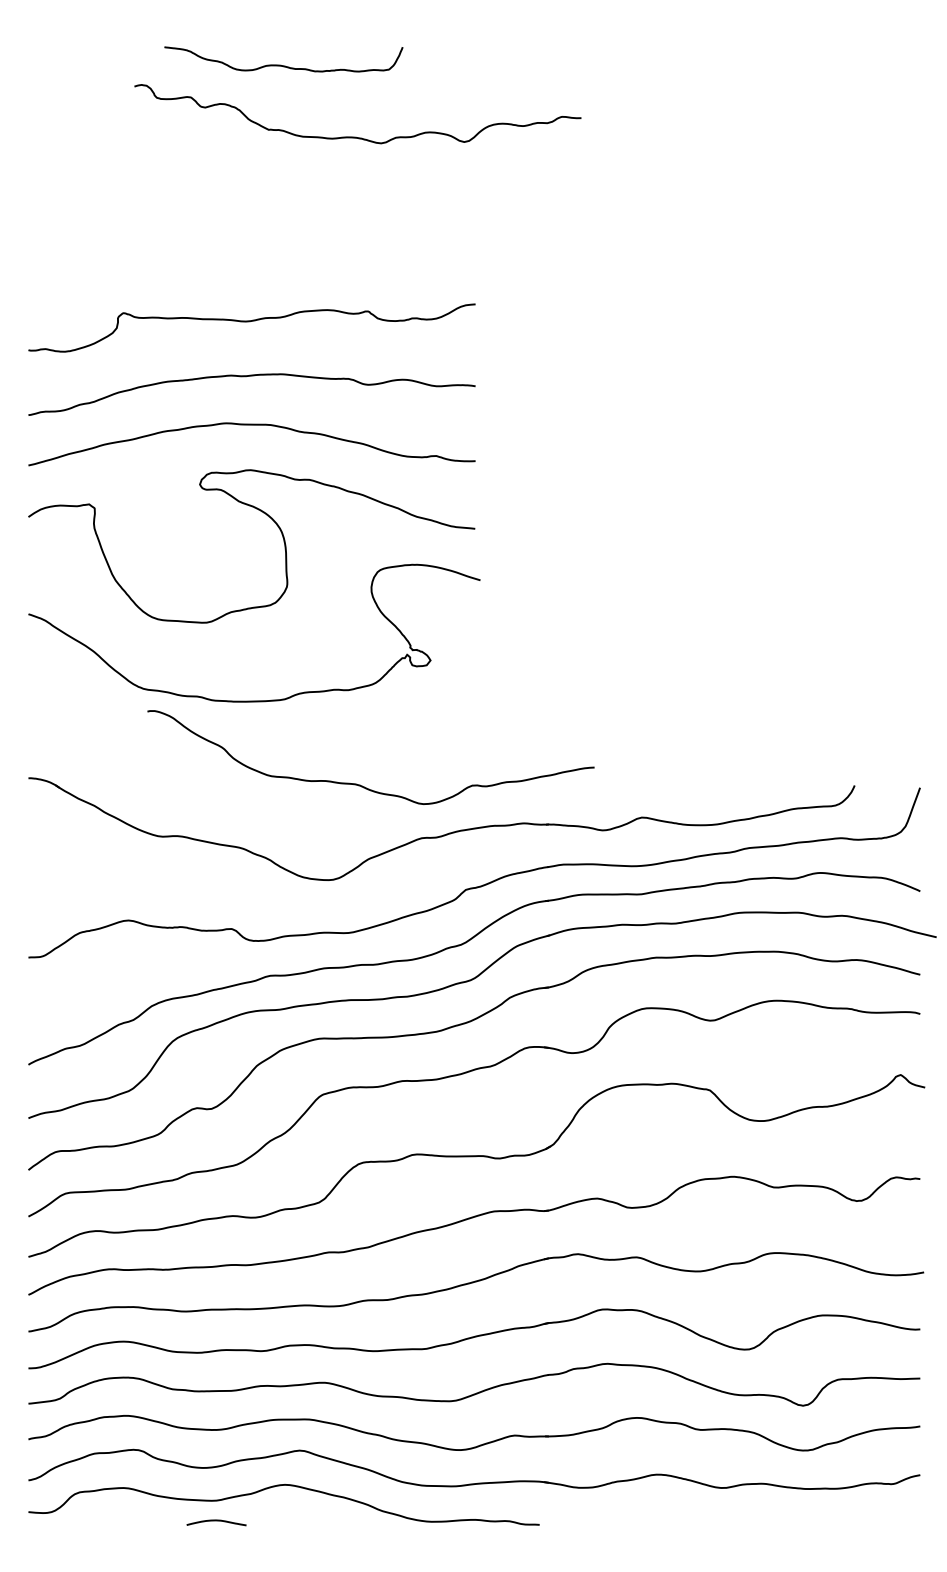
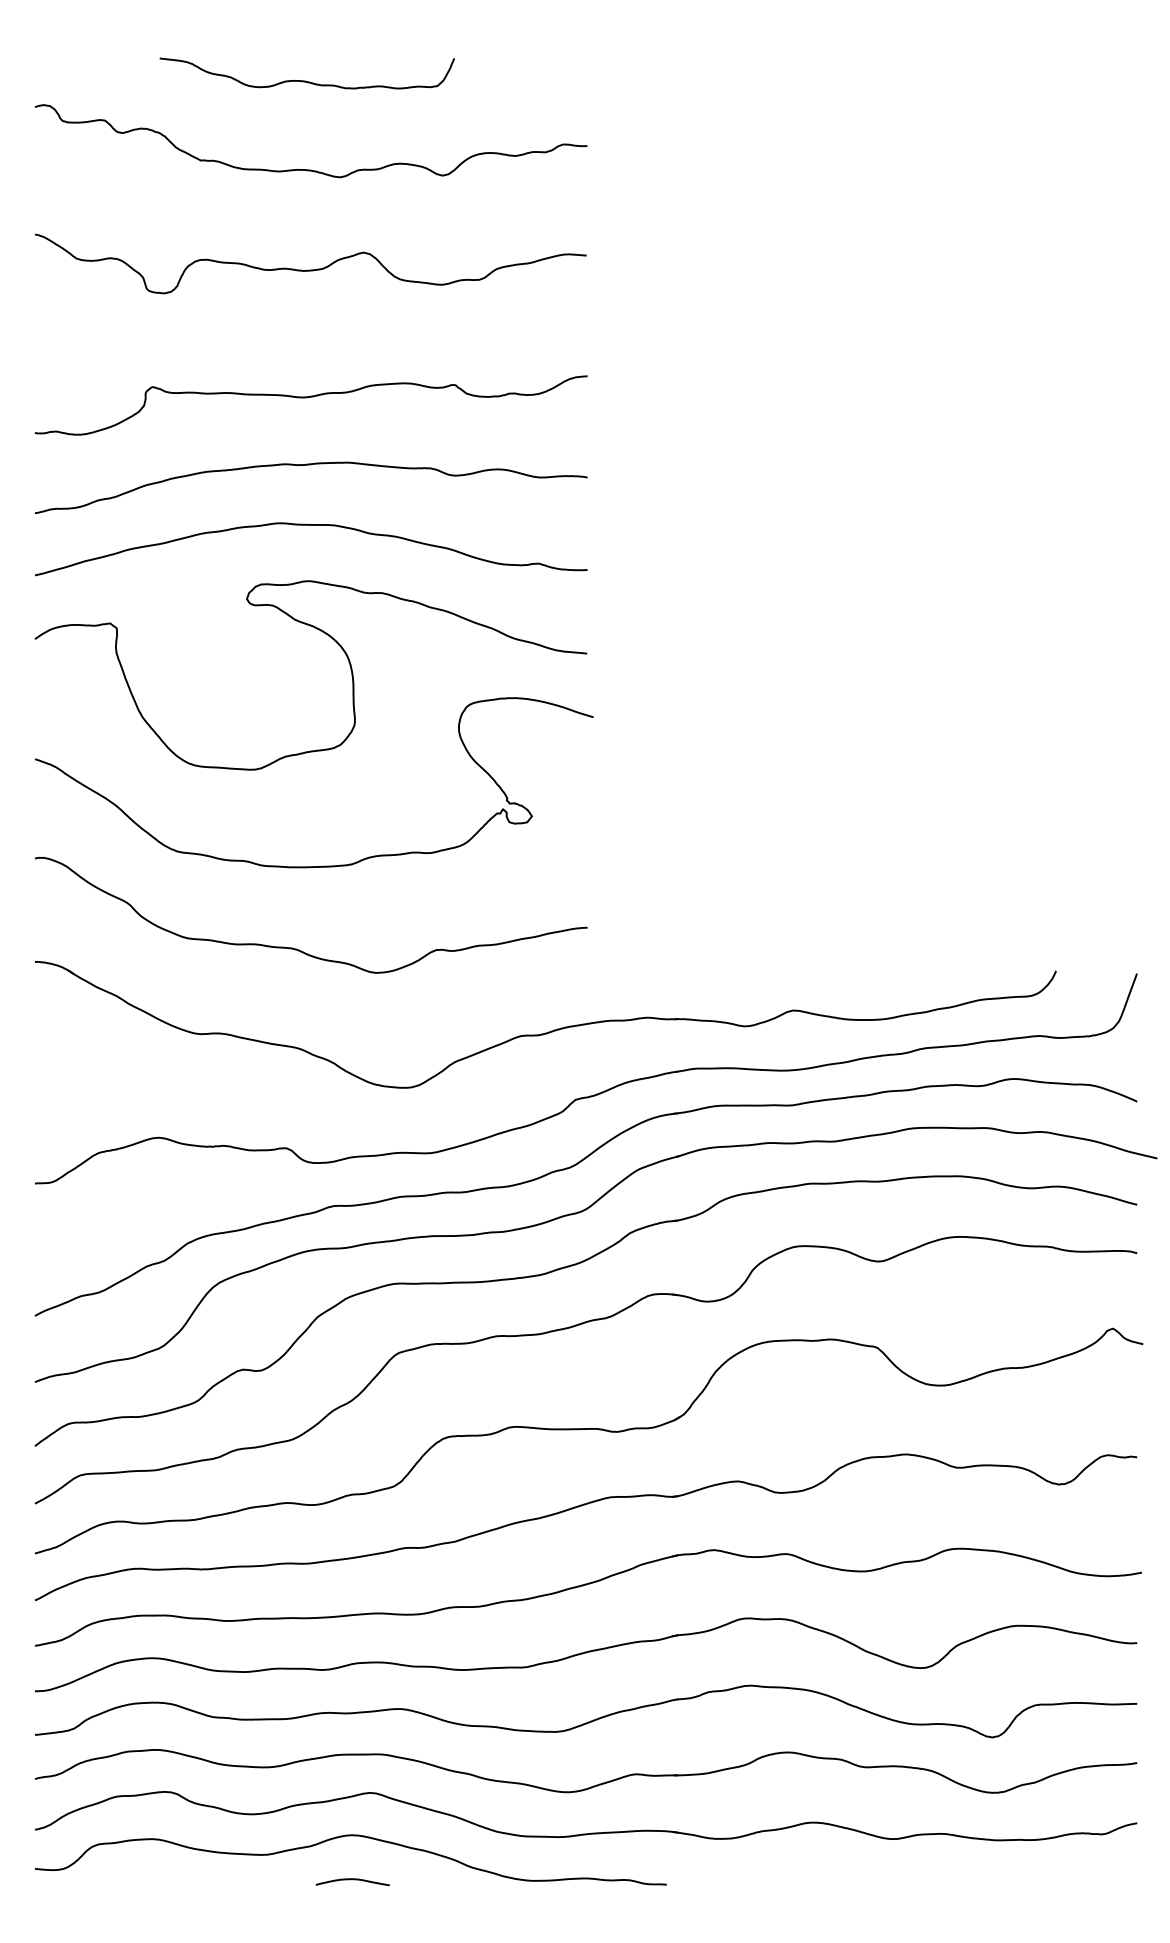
curve: (280, 64) -> (303, 79), moved
curve: (356, 136) -> (309, 168), moved
curve: (252, 217) -> (311, 268), added
curve: (360, 784) -> (298, 948), moved
curve: (216, 1521) -> (352, 1880), moved

